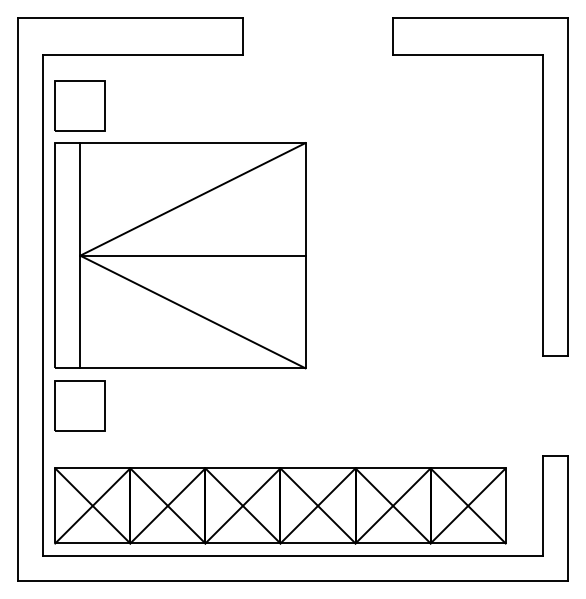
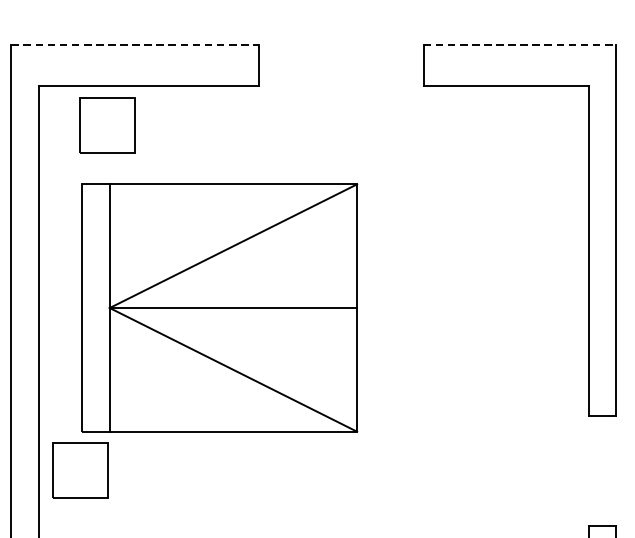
line: (130, 17) -> (135, 44), solid -> dashed
line: (480, 17) -> (519, 44), solid -> dashed
part: (79, 105) -> (106, 125), moved
part: (180, 255) -> (219, 307), moved

